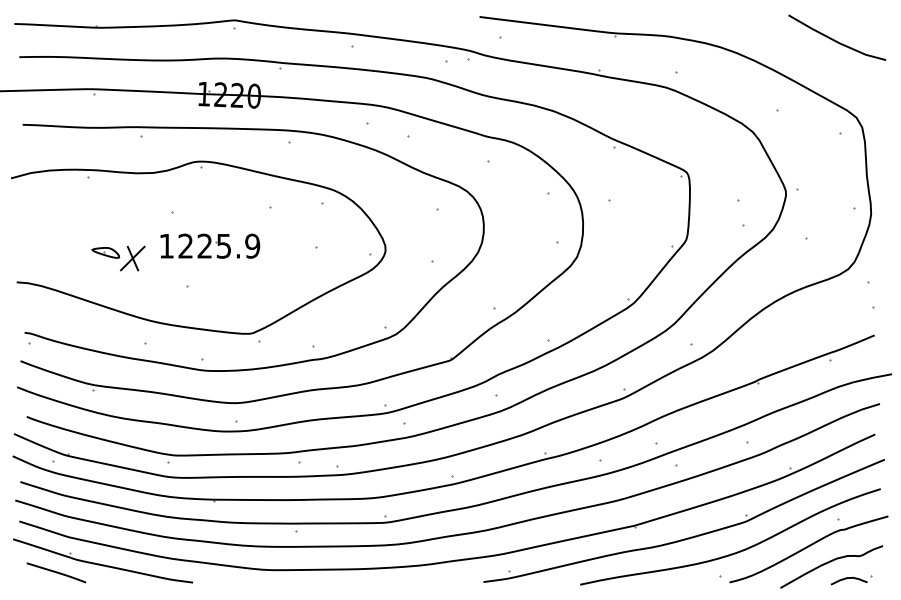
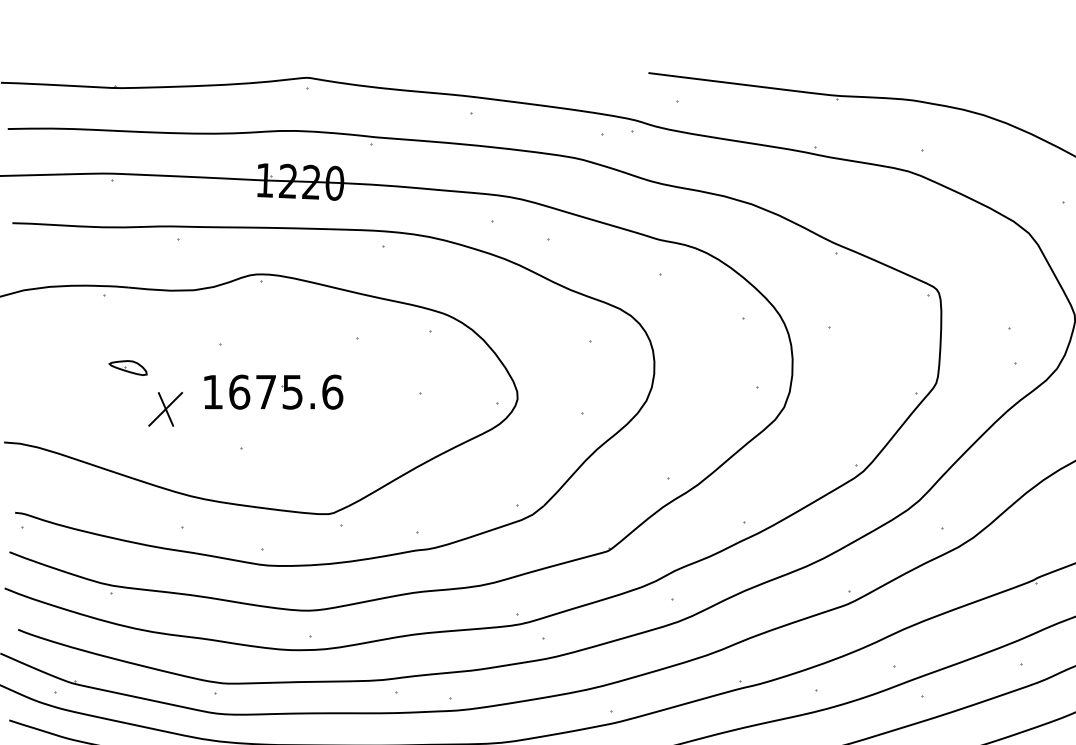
text: (219, 245) -> (286, 391), 1225.9 -> 1675.6
part: (105, 252) -> (127, 367), moved

